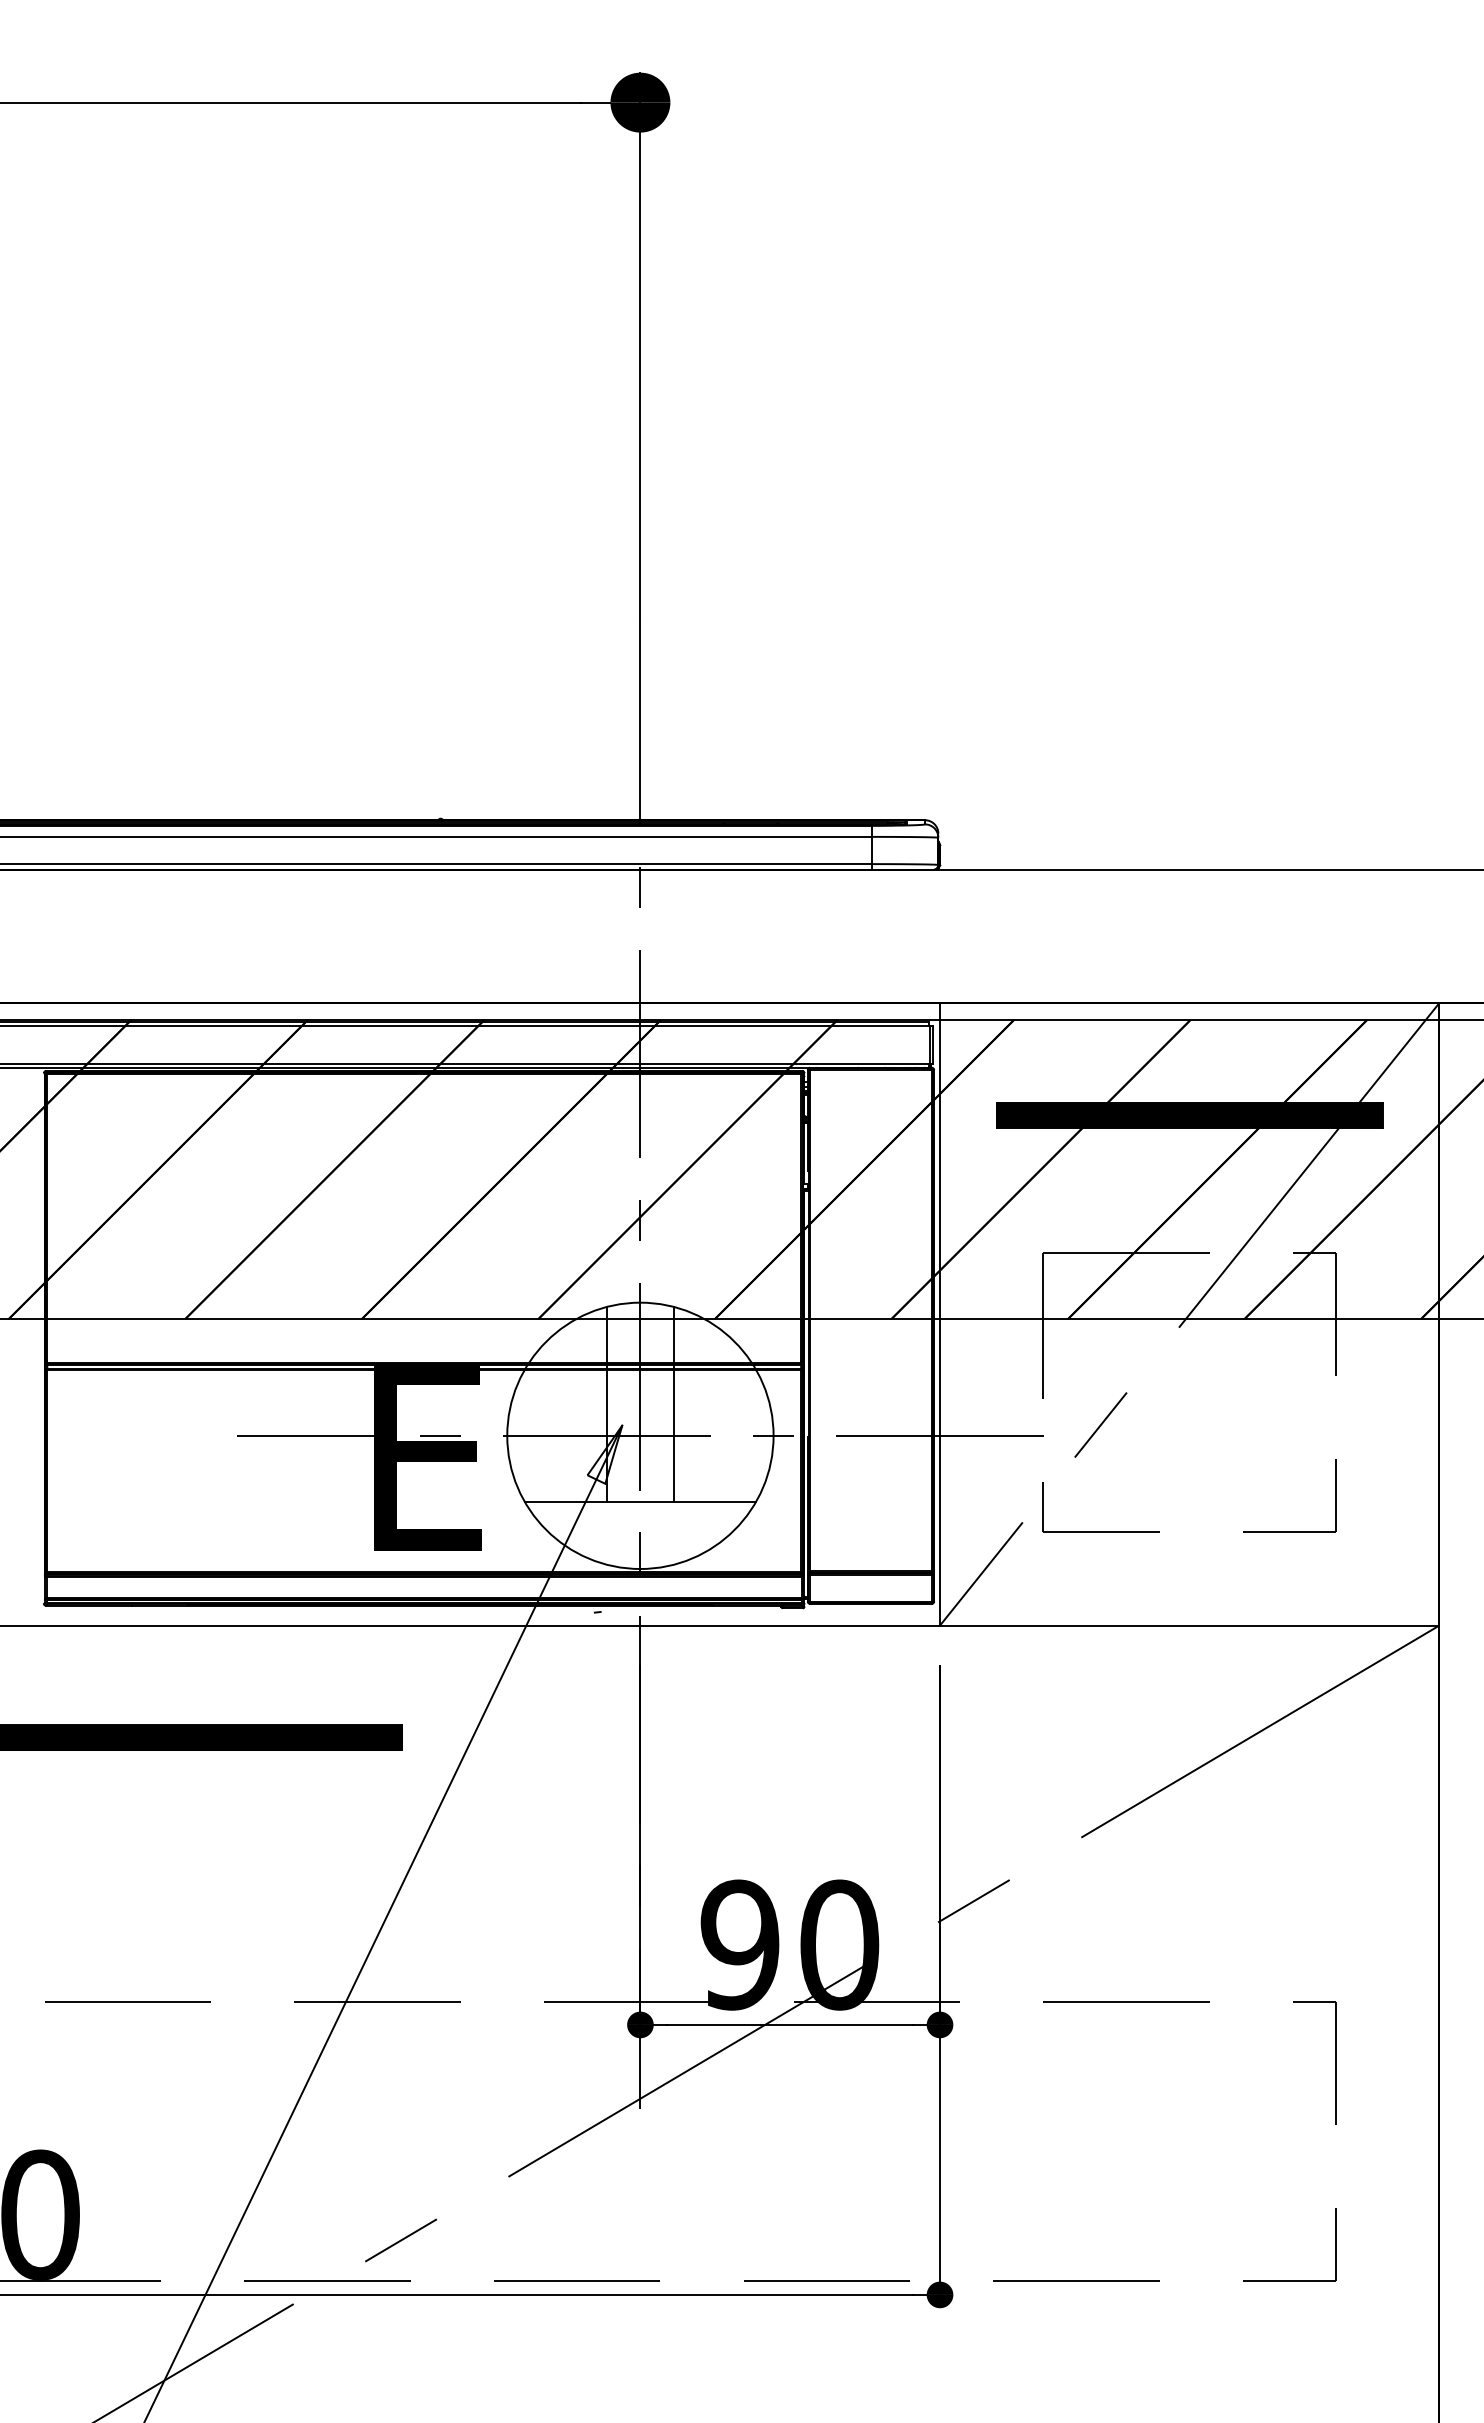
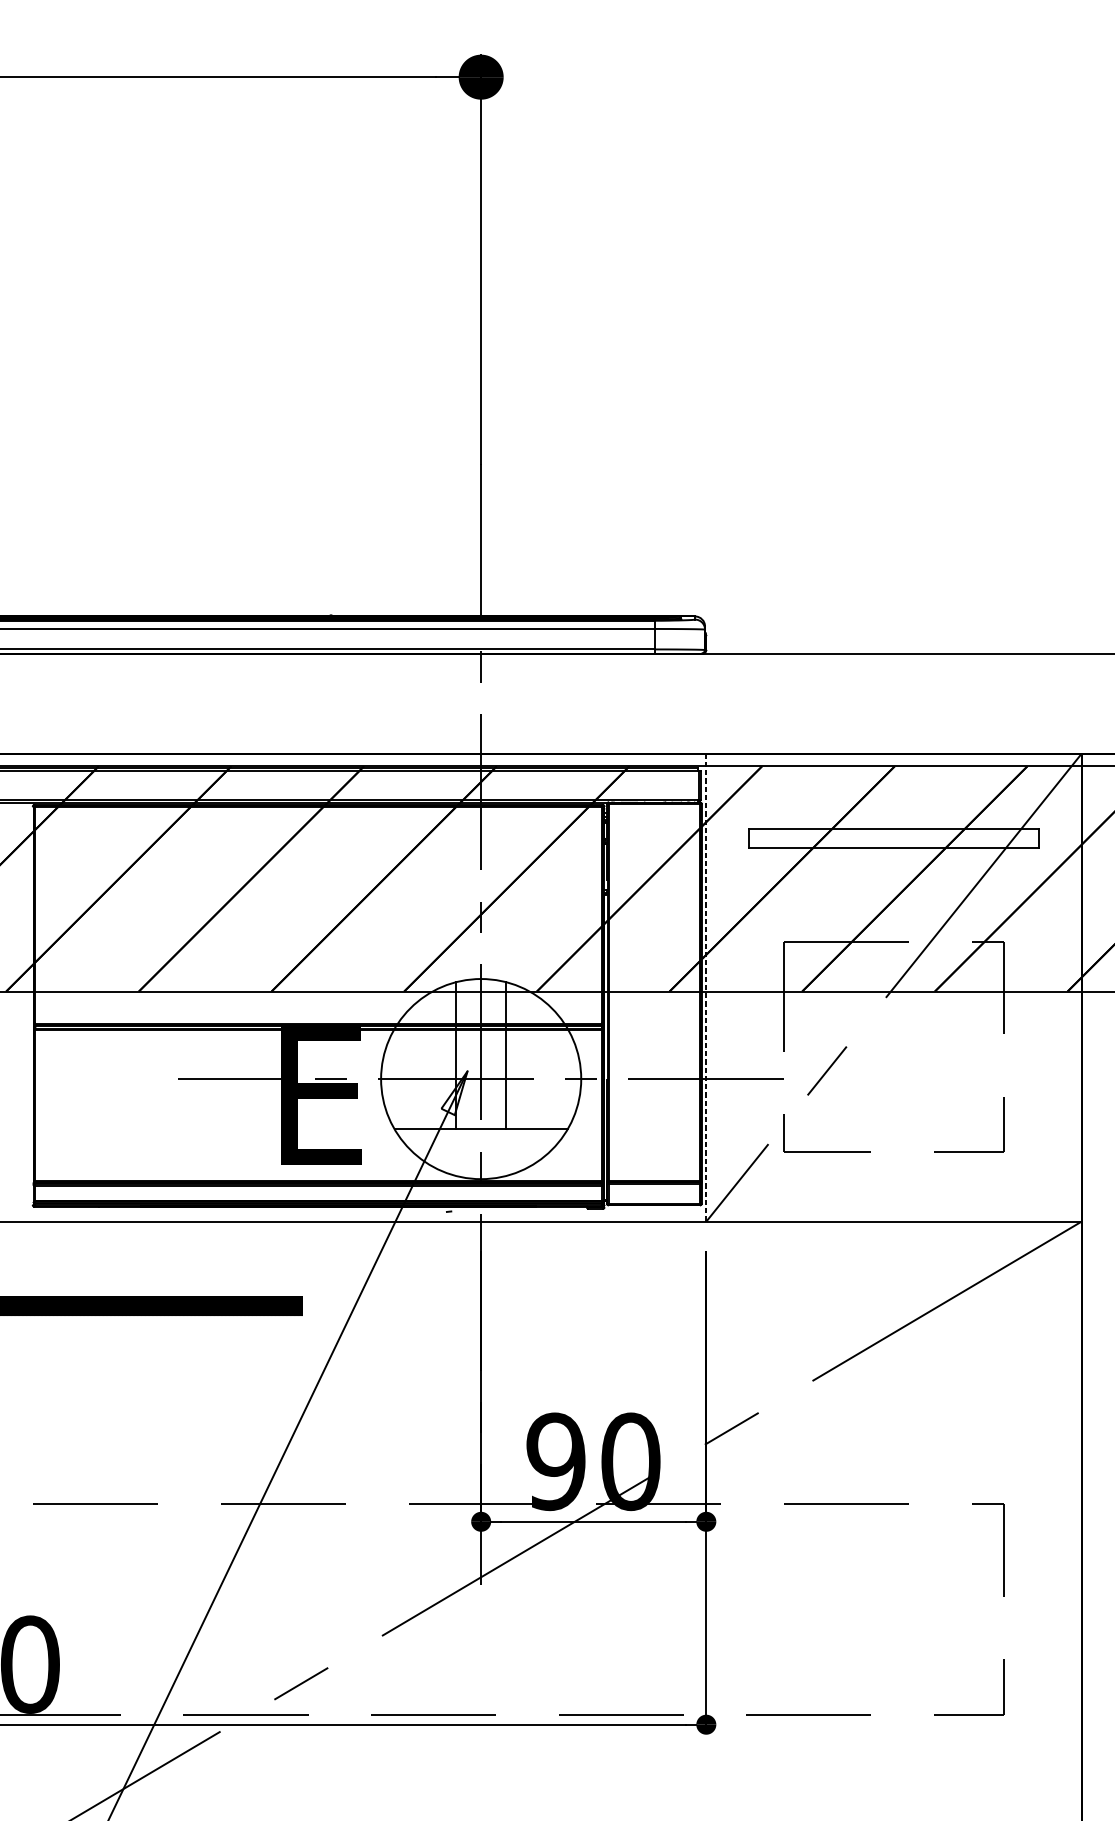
hatch: (1189, 1114) -> (893, 837), removed
line: (940, 1313) -> (706, 987), solid -> dashed

